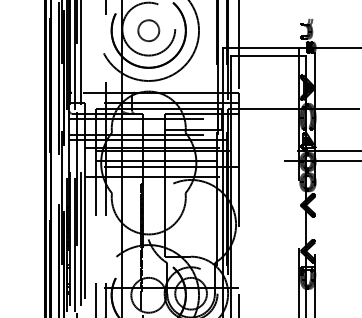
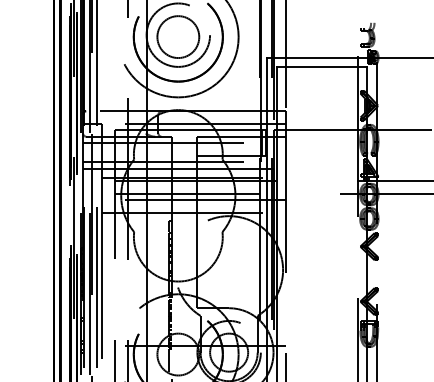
circle: (148, 31) -> (178, 37), size x1.67

